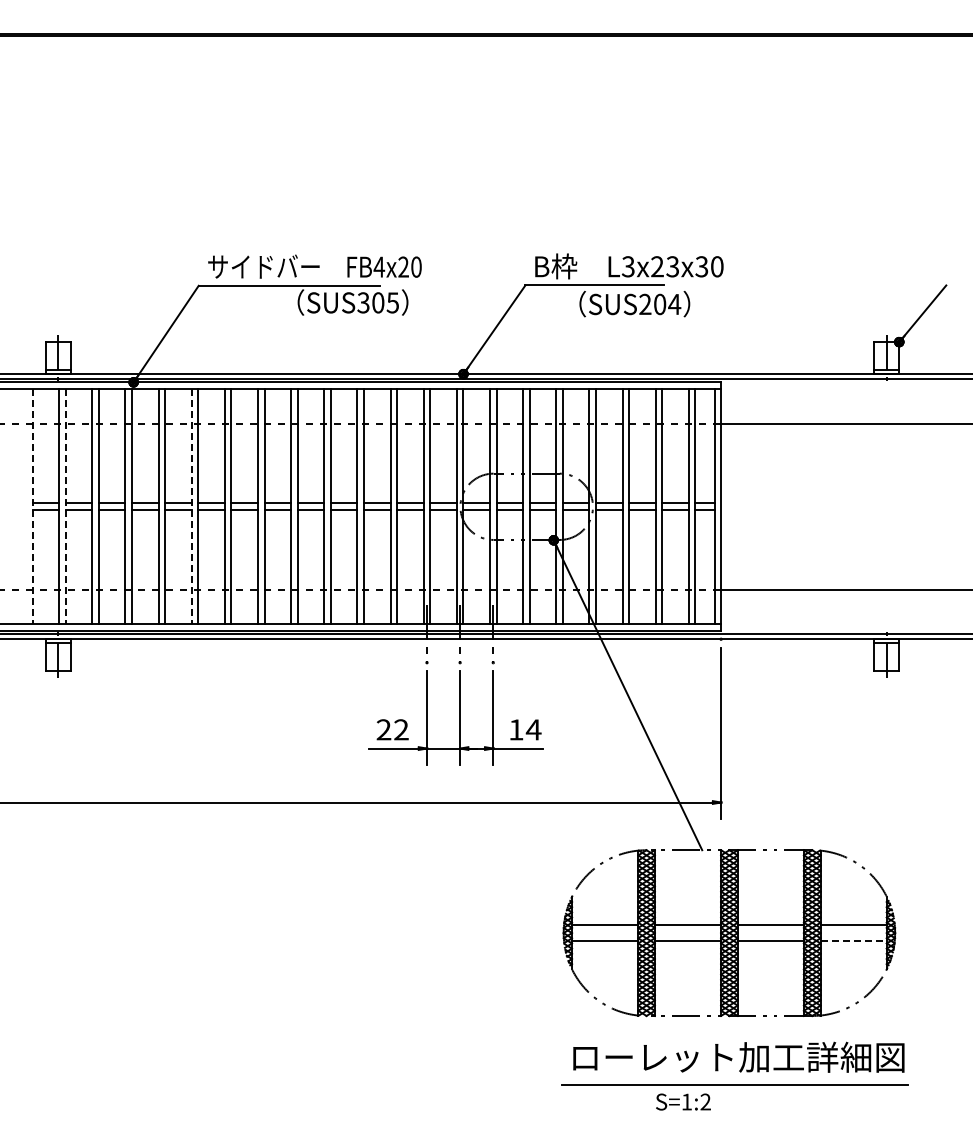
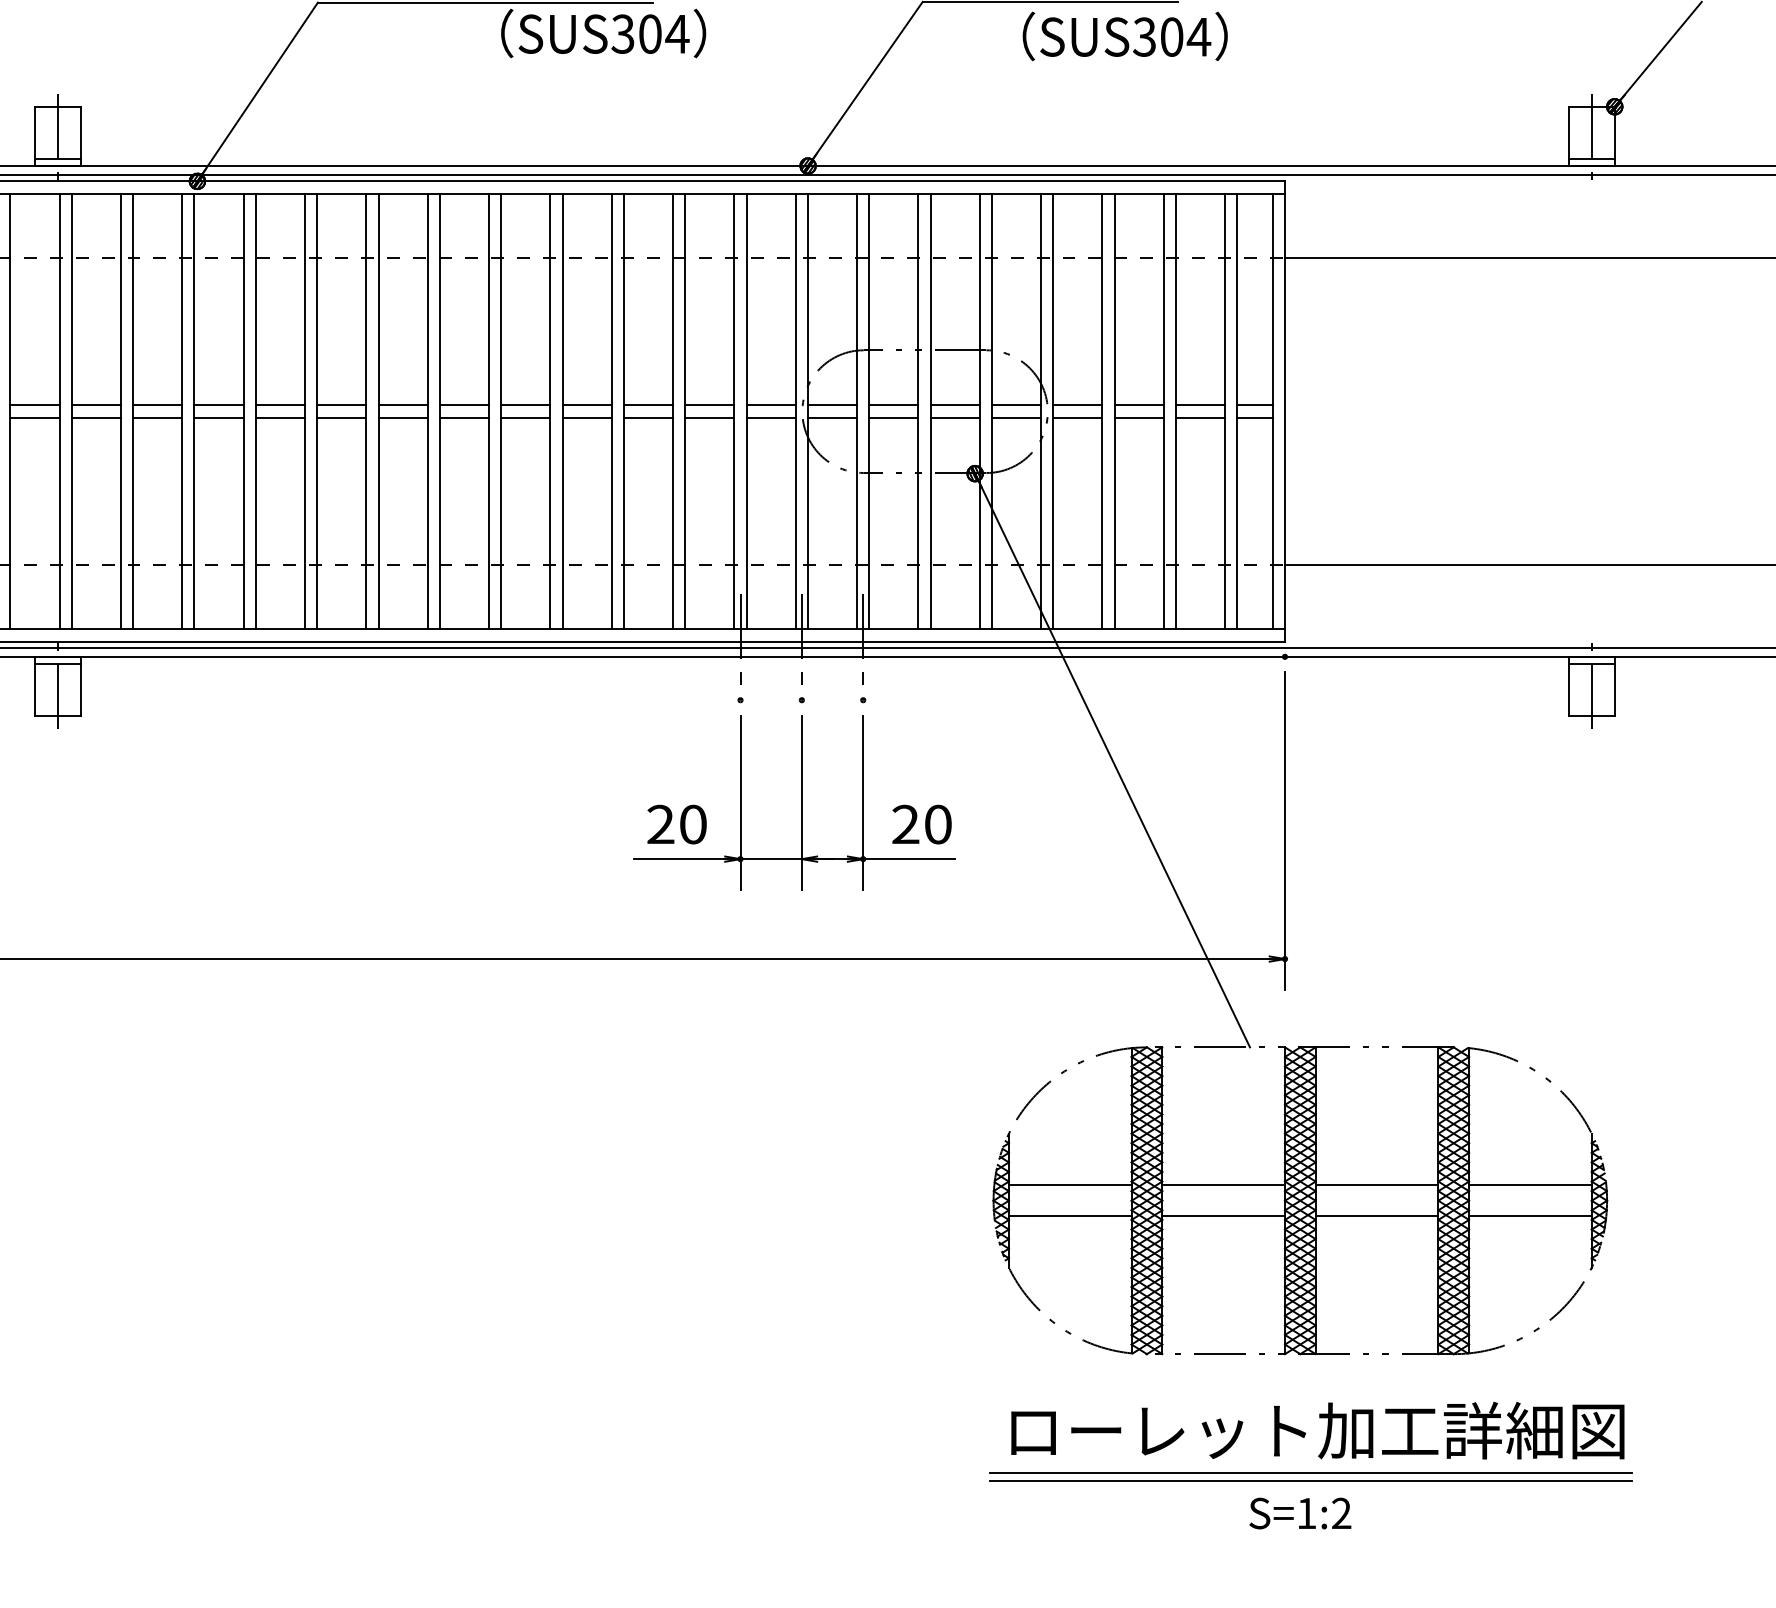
text: (392, 302) -> (676, 33), SUS305 -> SUS304
text: (645, 304) -> (1144, 37), SUS204 -> SUS304
line: (32, 506) -> (10, 411), dashed -> solid
line: (65, 506) -> (71, 411), dashed -> solid
line: (191, 506) -> (304, 411), dashed -> solid
text: (401, 729) -> (693, 823), 22 -> 20
text: (525, 729) -> (922, 823), 14 -> 20
line: (854, 941) -> (1531, 1216), dashed -> solid
line: (734, 1080) -> (1309, 1473), added
text: (683, 1101) -> (1300, 1512), moved

